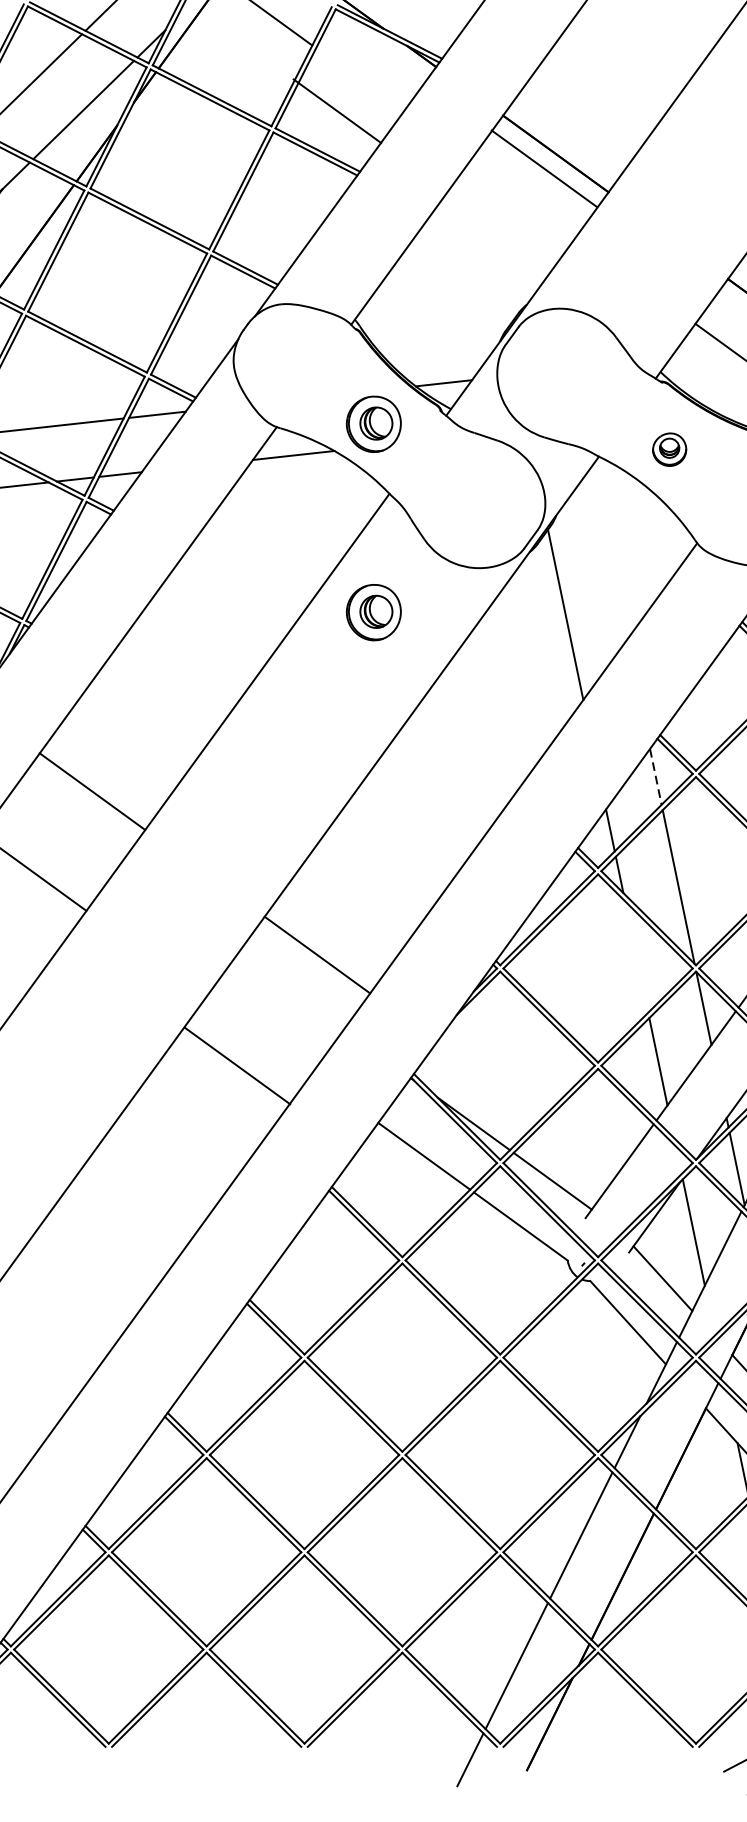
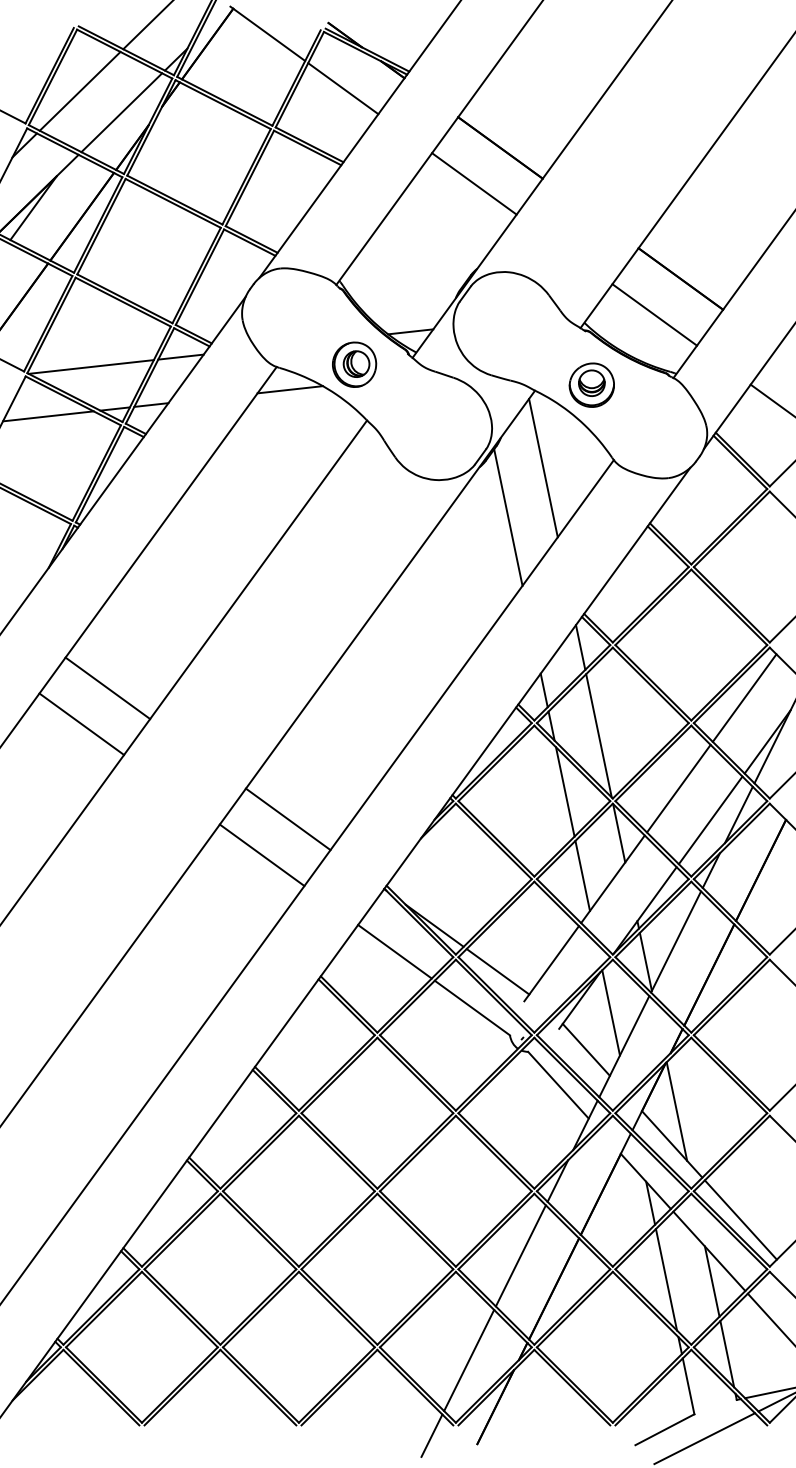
line: (337, 110) -> (343, 88), moved
line: (544, 168) -> (474, 183), moved
part: (669, 448) -> (591, 384), size x1.67
line: (609, 552) -> (543, 467), added
part: (373, 612) -> (354, 515), removed
line: (655, 776) -> (580, 647), dashed -> solid
line: (92, 791) -> (107, 688), moved
line: (316, 955) -> (287, 819), moved
line: (636, 956) -> (565, 791), added
line: (236, 1066) -> (261, 855), moved

